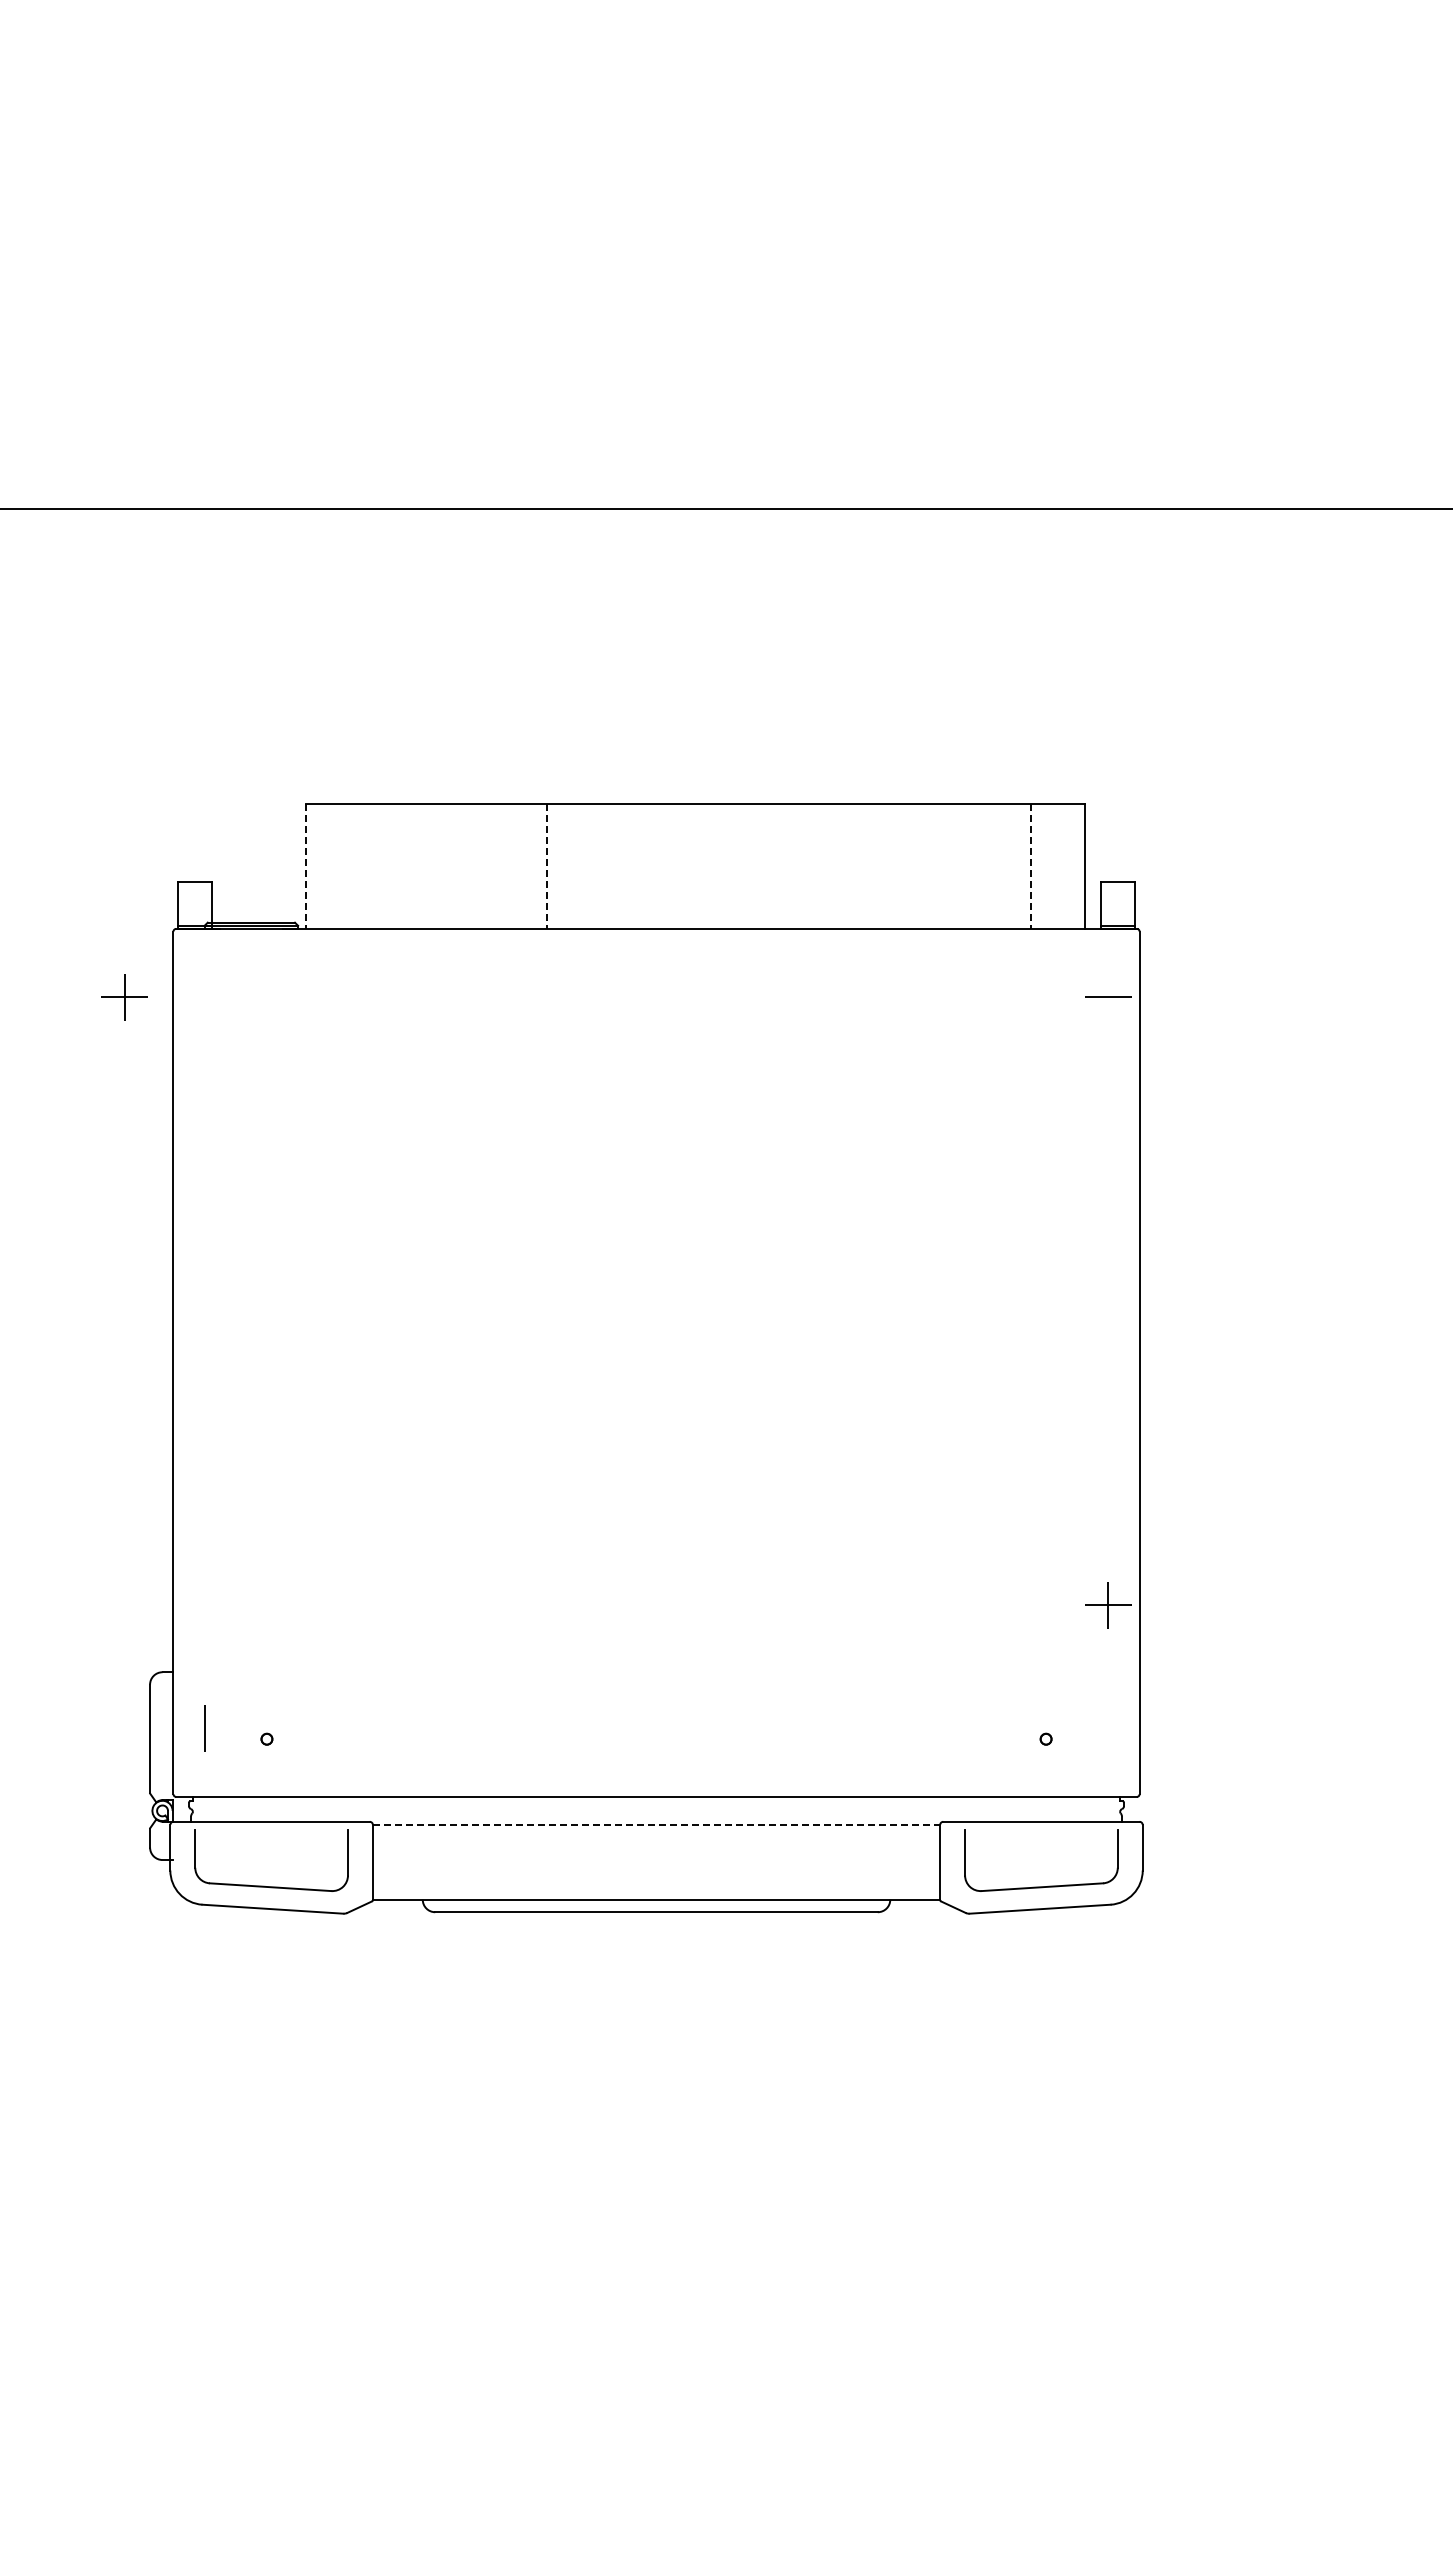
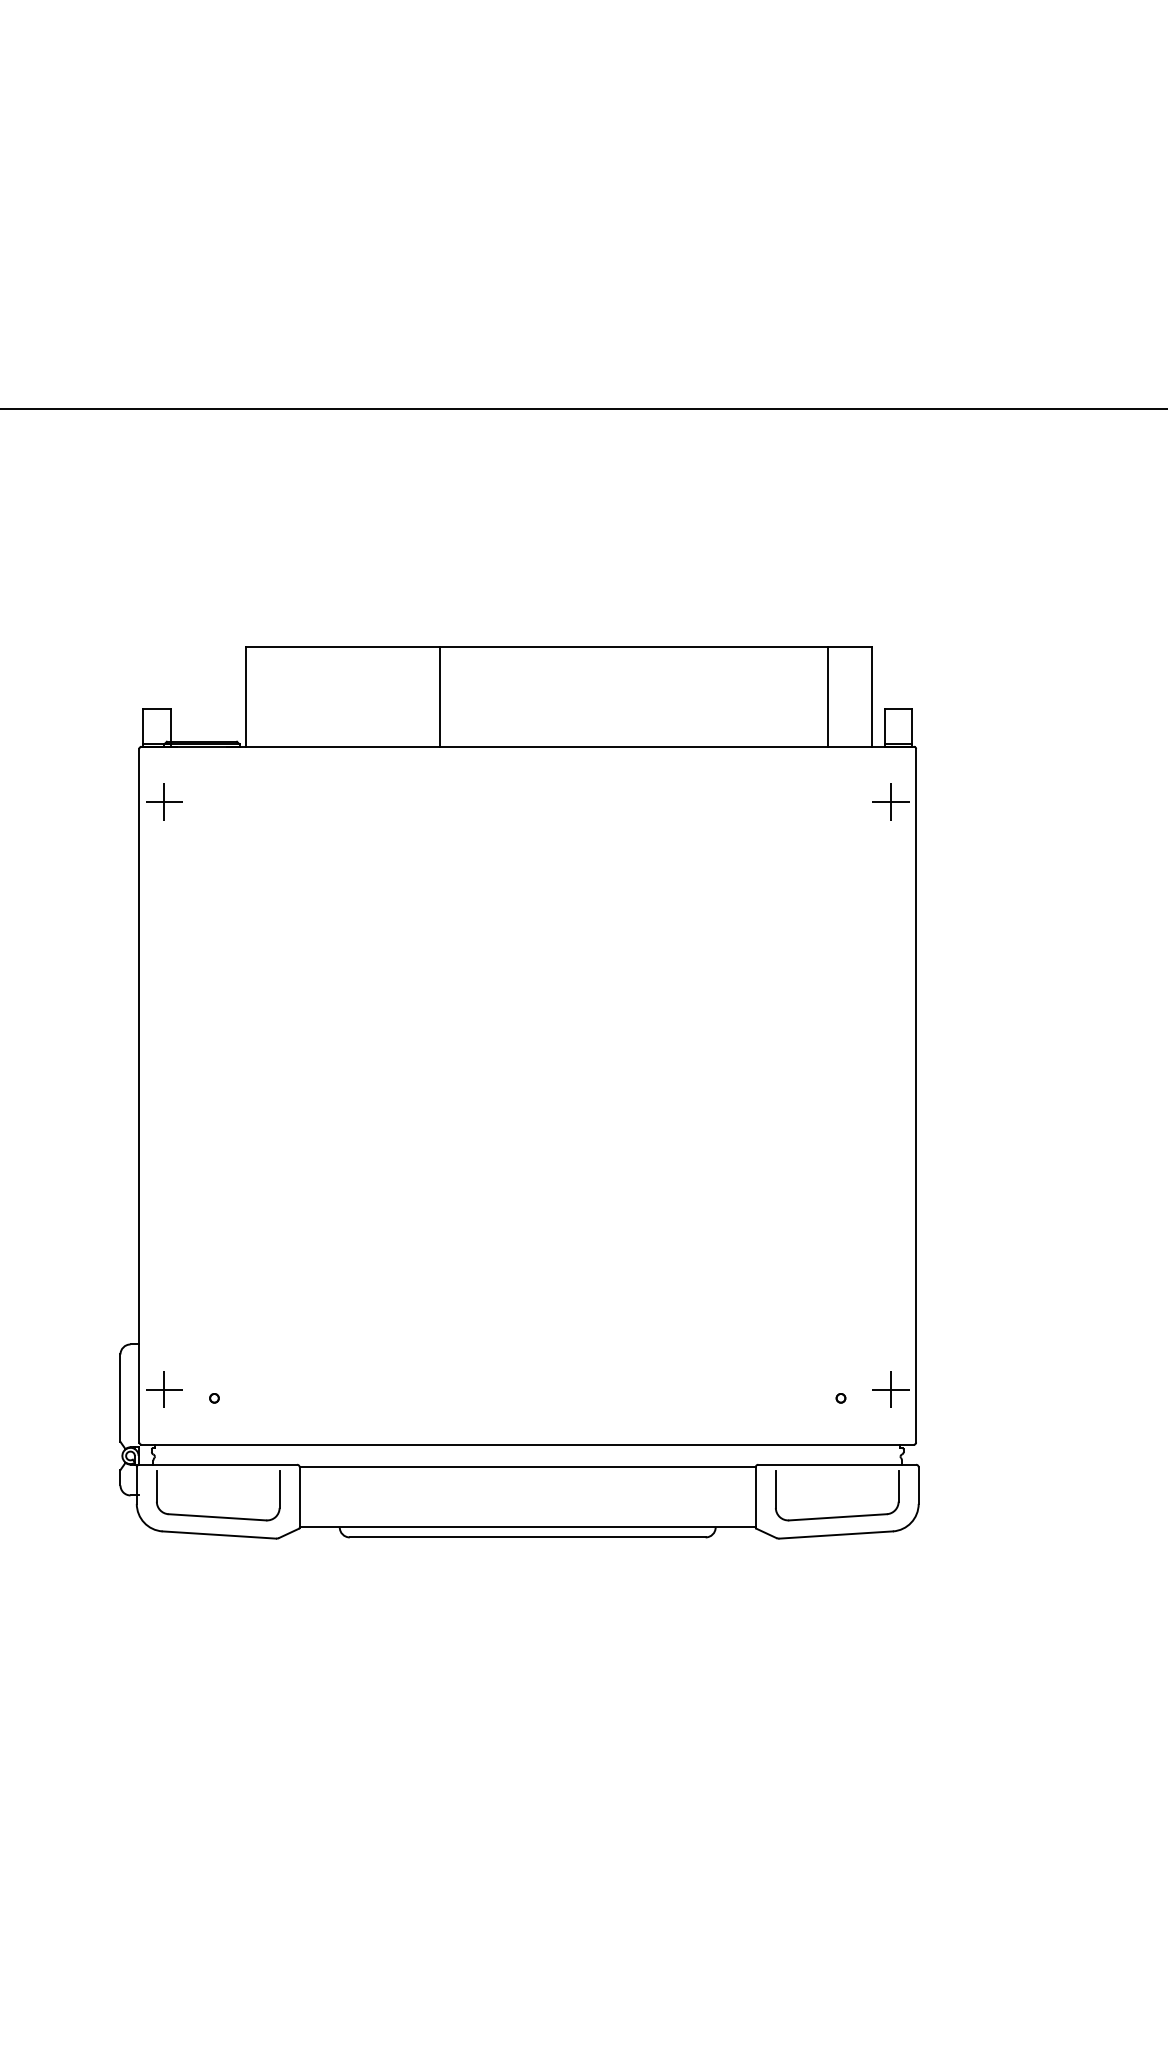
line: (305, 867) -> (245, 697), dashed -> solid
line: (547, 867) -> (440, 697), dashed -> solid
line: (1030, 867) -> (828, 697), dashed -> solid
part: (124, 997) -> (164, 801), moved
line: (1108, 997) -> (891, 801), added
part: (1108, 1605) -> (891, 1389), moved
line: (204, 1728) -> (164, 1389), added
line: (656, 1824) -> (527, 1466), dashed -> solid

